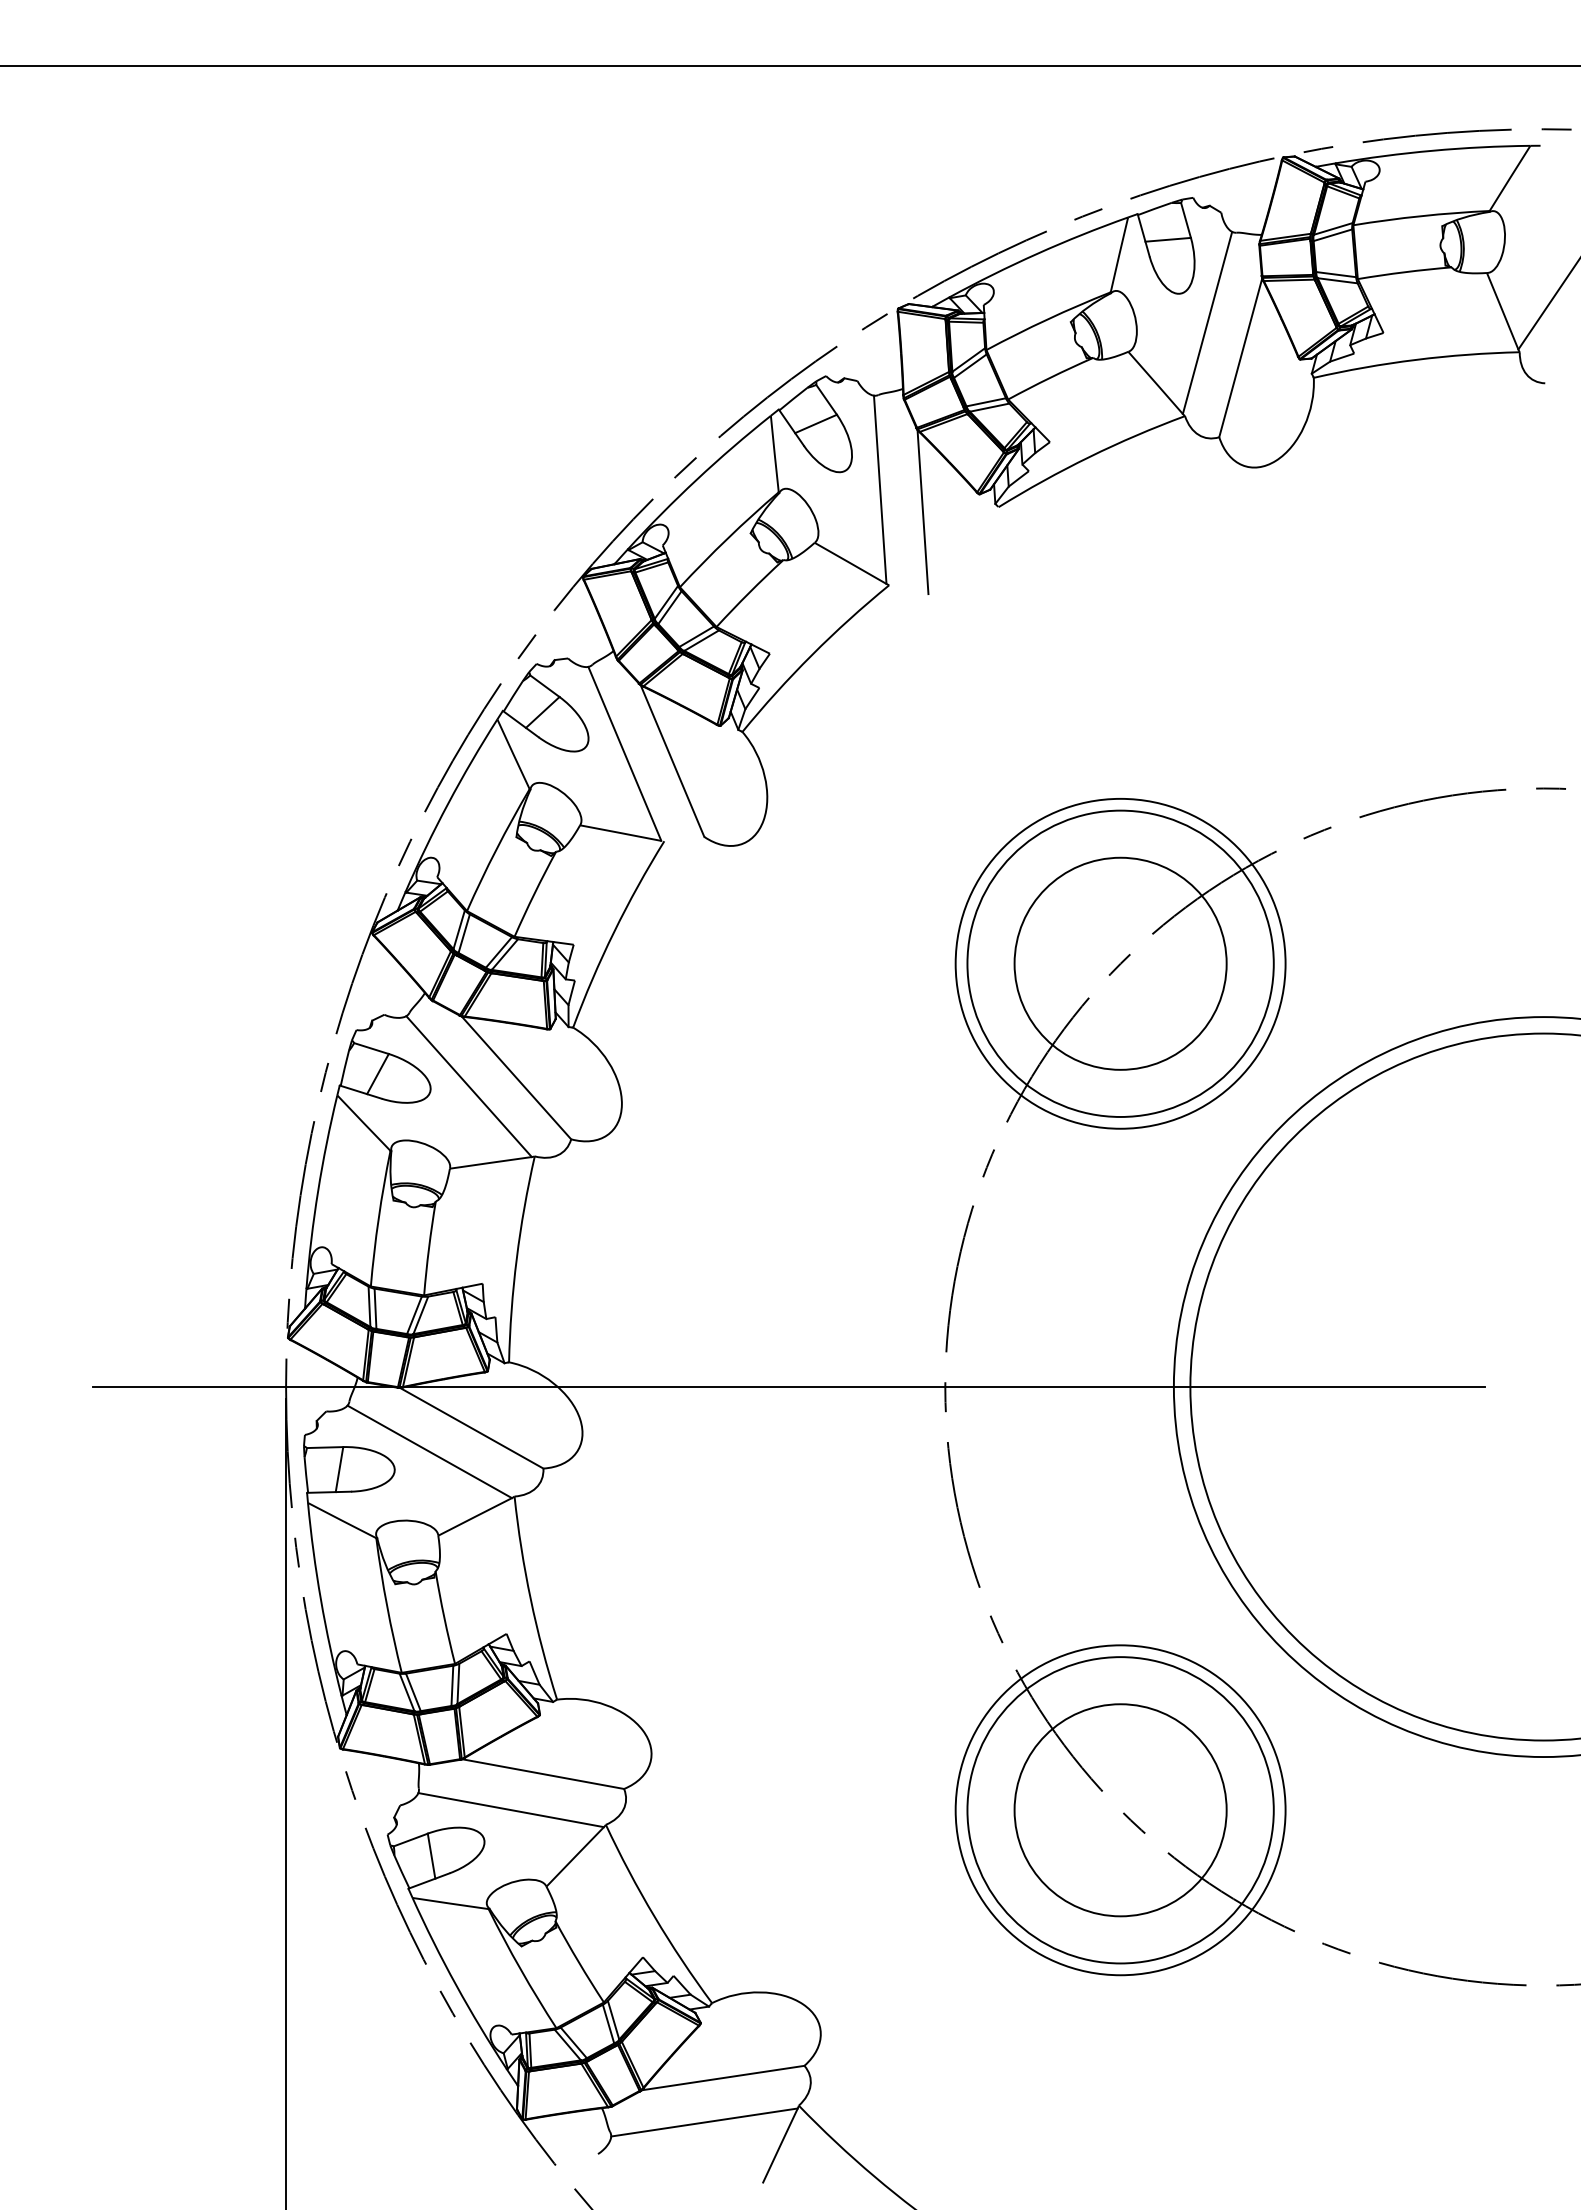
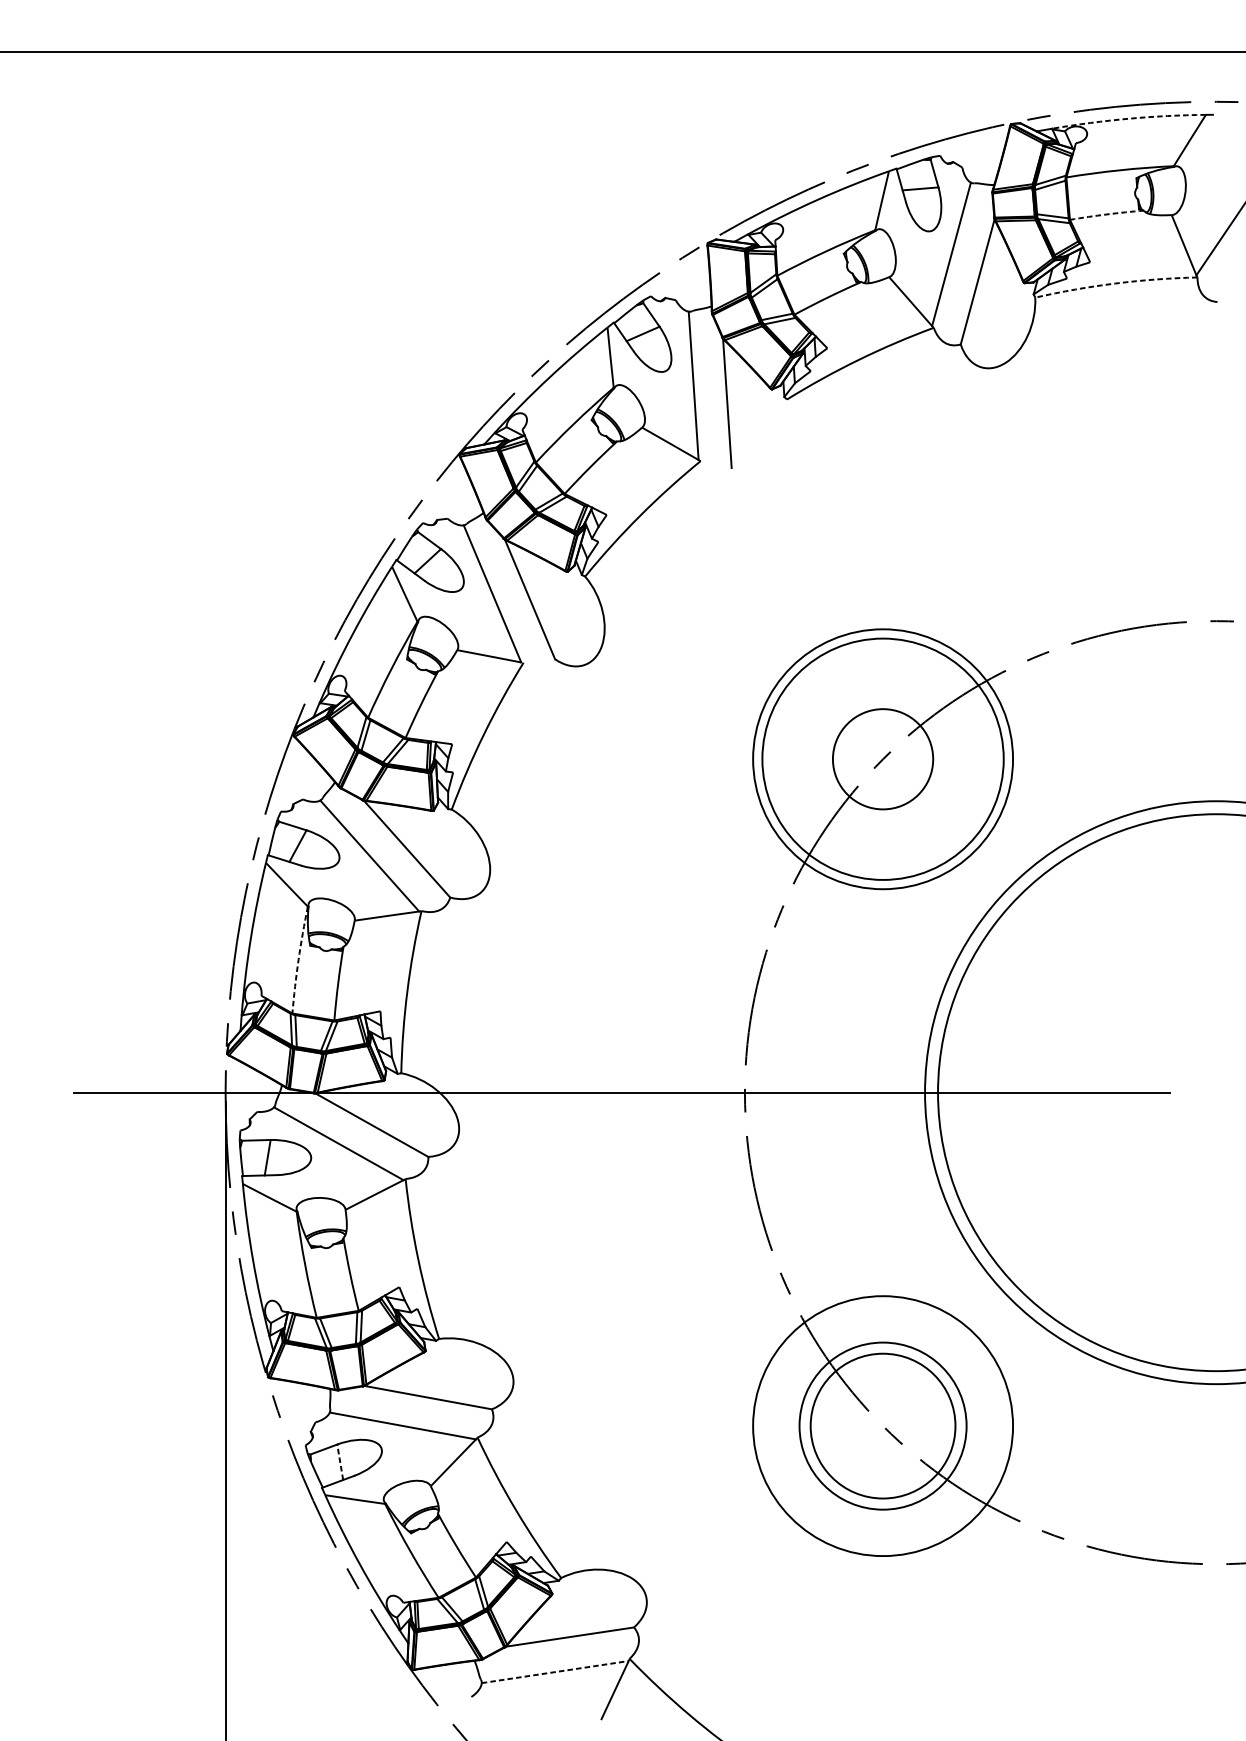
arc: (1432, 150) -> (1128, 118), solid -> dashed
arc: (1404, 272) -> (1106, 214), solid -> dashed
arc: (1416, 359) -> (1116, 283), solid -> dashed
circle: (1120, 963) -> (882, 759), size x0.6
arc: (378, 1218) -> (298, 959), solid -> dashed
circle: (1120, 1810) -> (882, 1426), size x0.6
line: (431, 1856) -> (340, 1462), solid -> dashed
line: (705, 2122) -> (556, 1672), solid -> dashed

